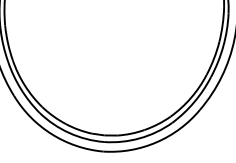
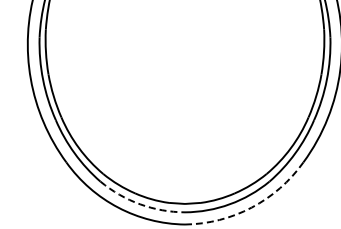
arc: (69, 133) -> (140, 204), solid -> dashed
arc: (156, 142) -> (251, 207), solid -> dashed

